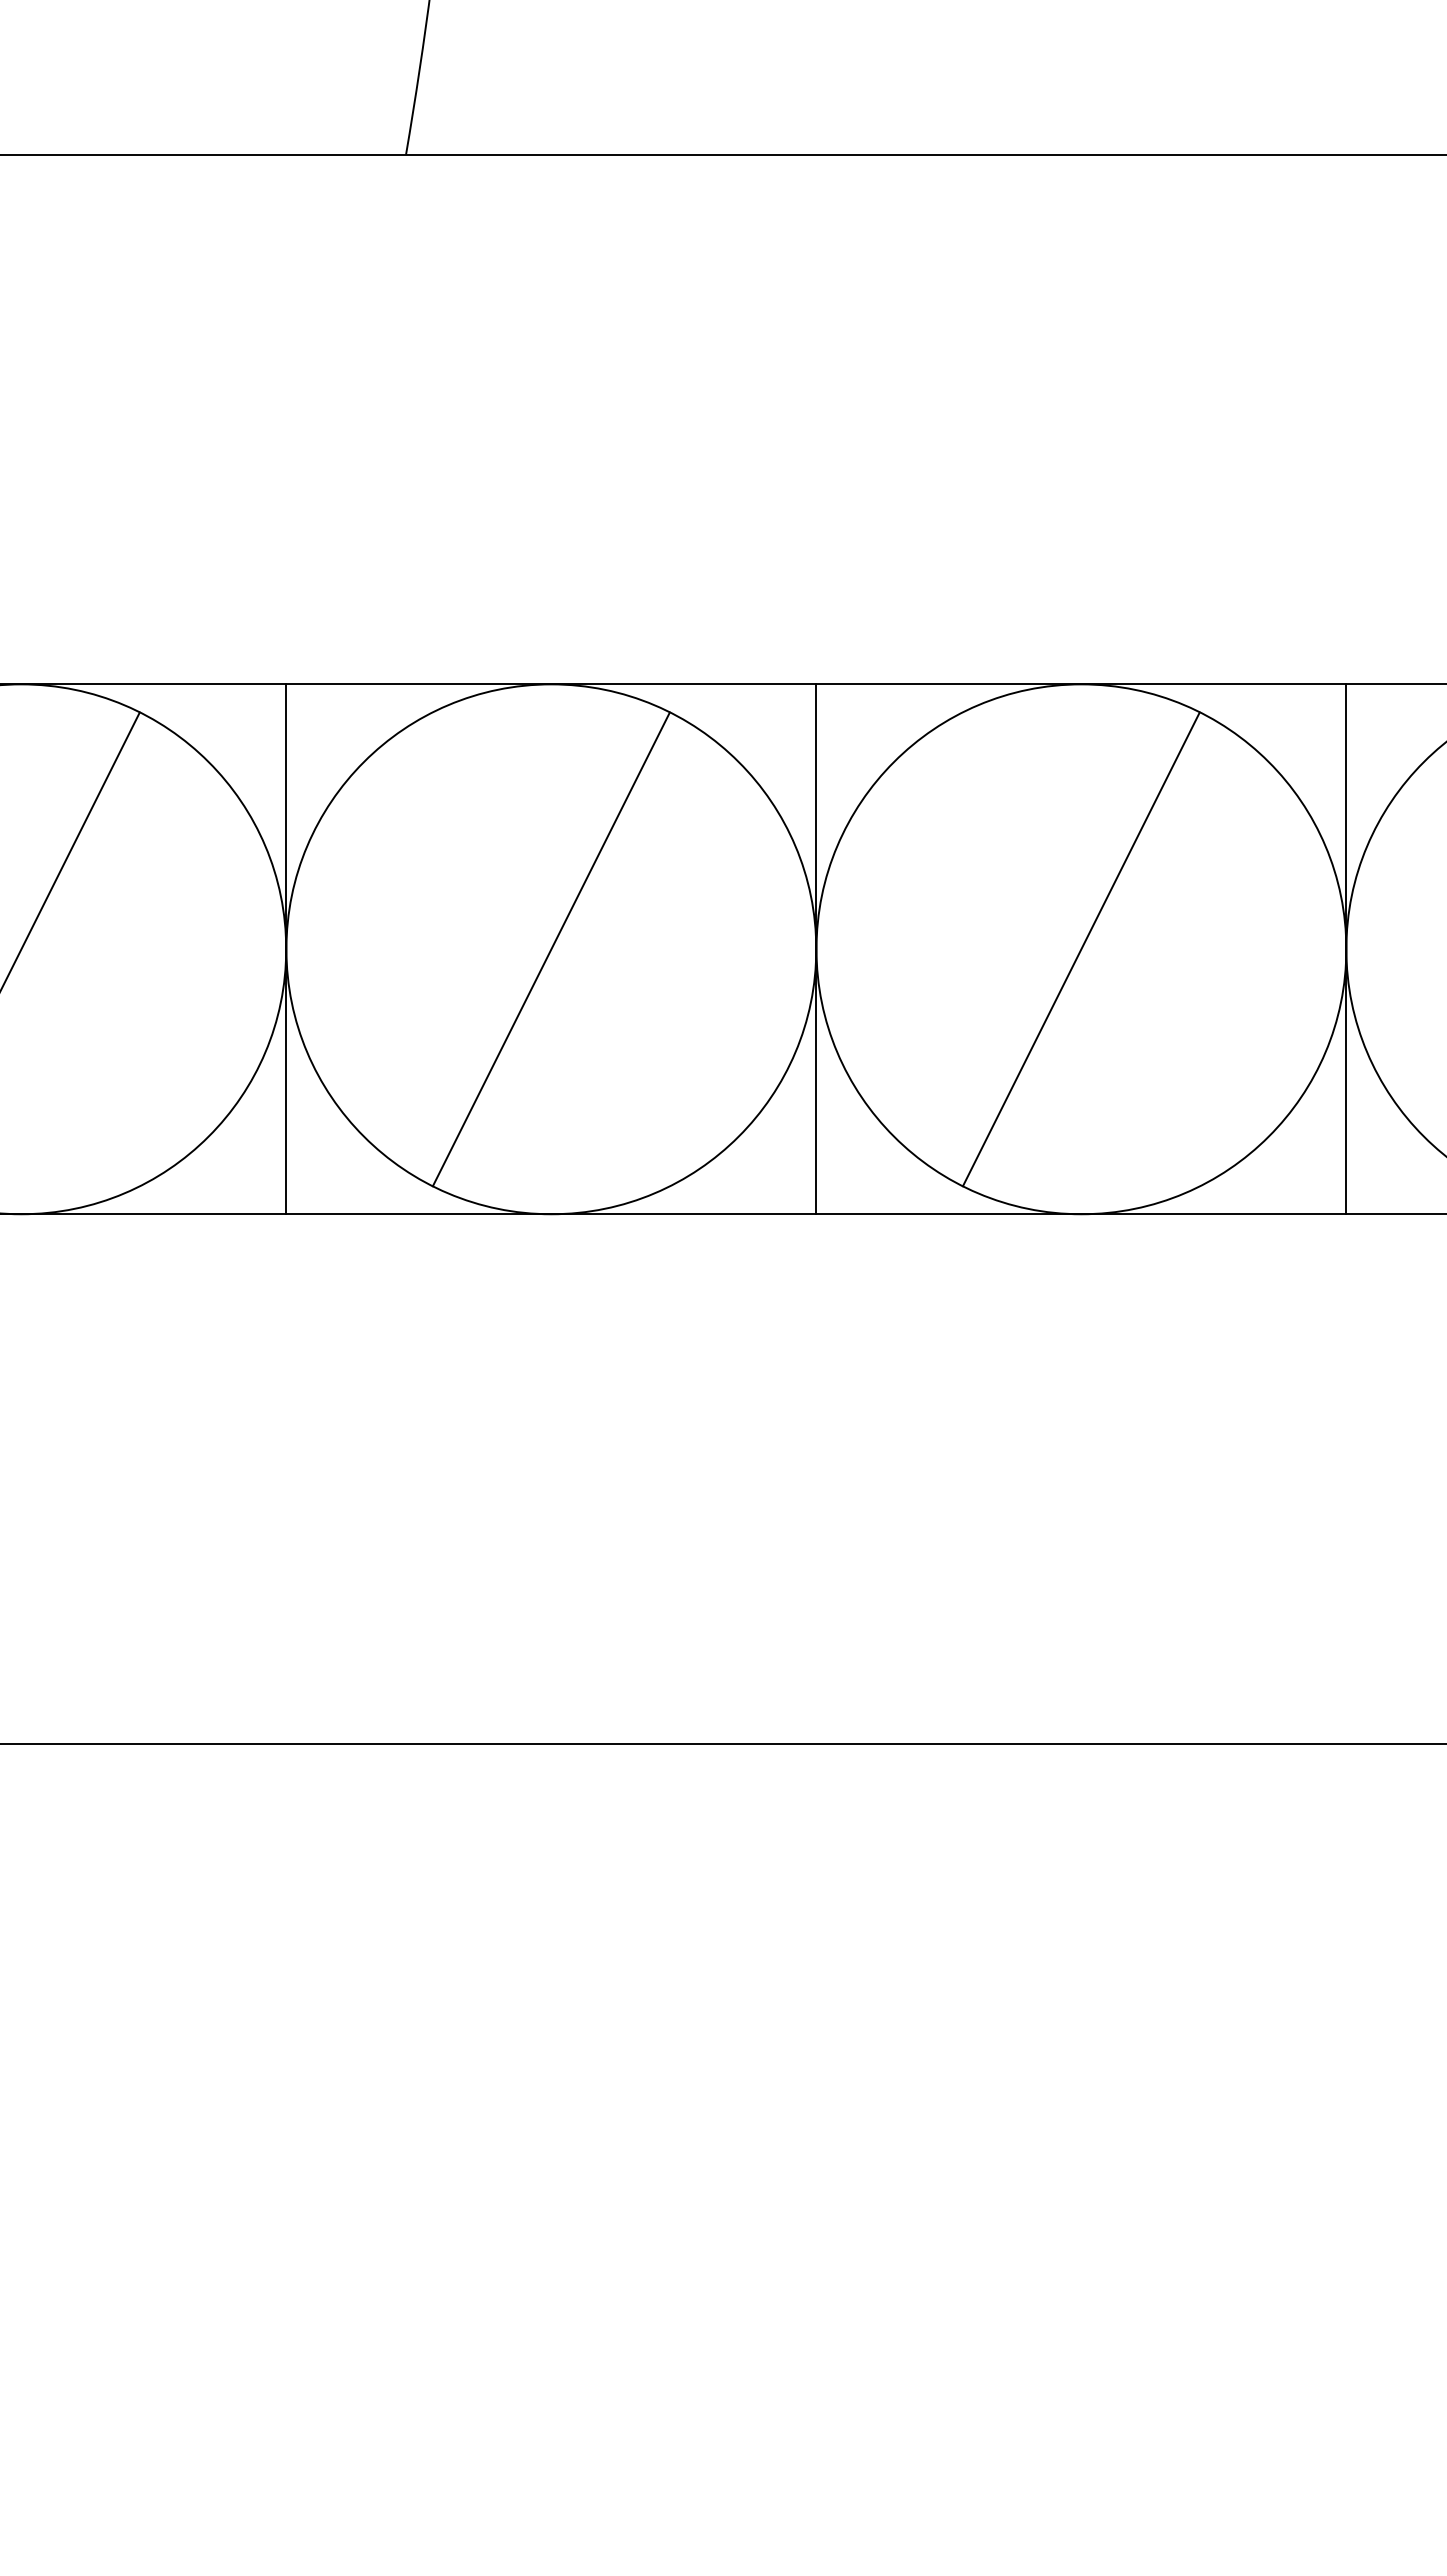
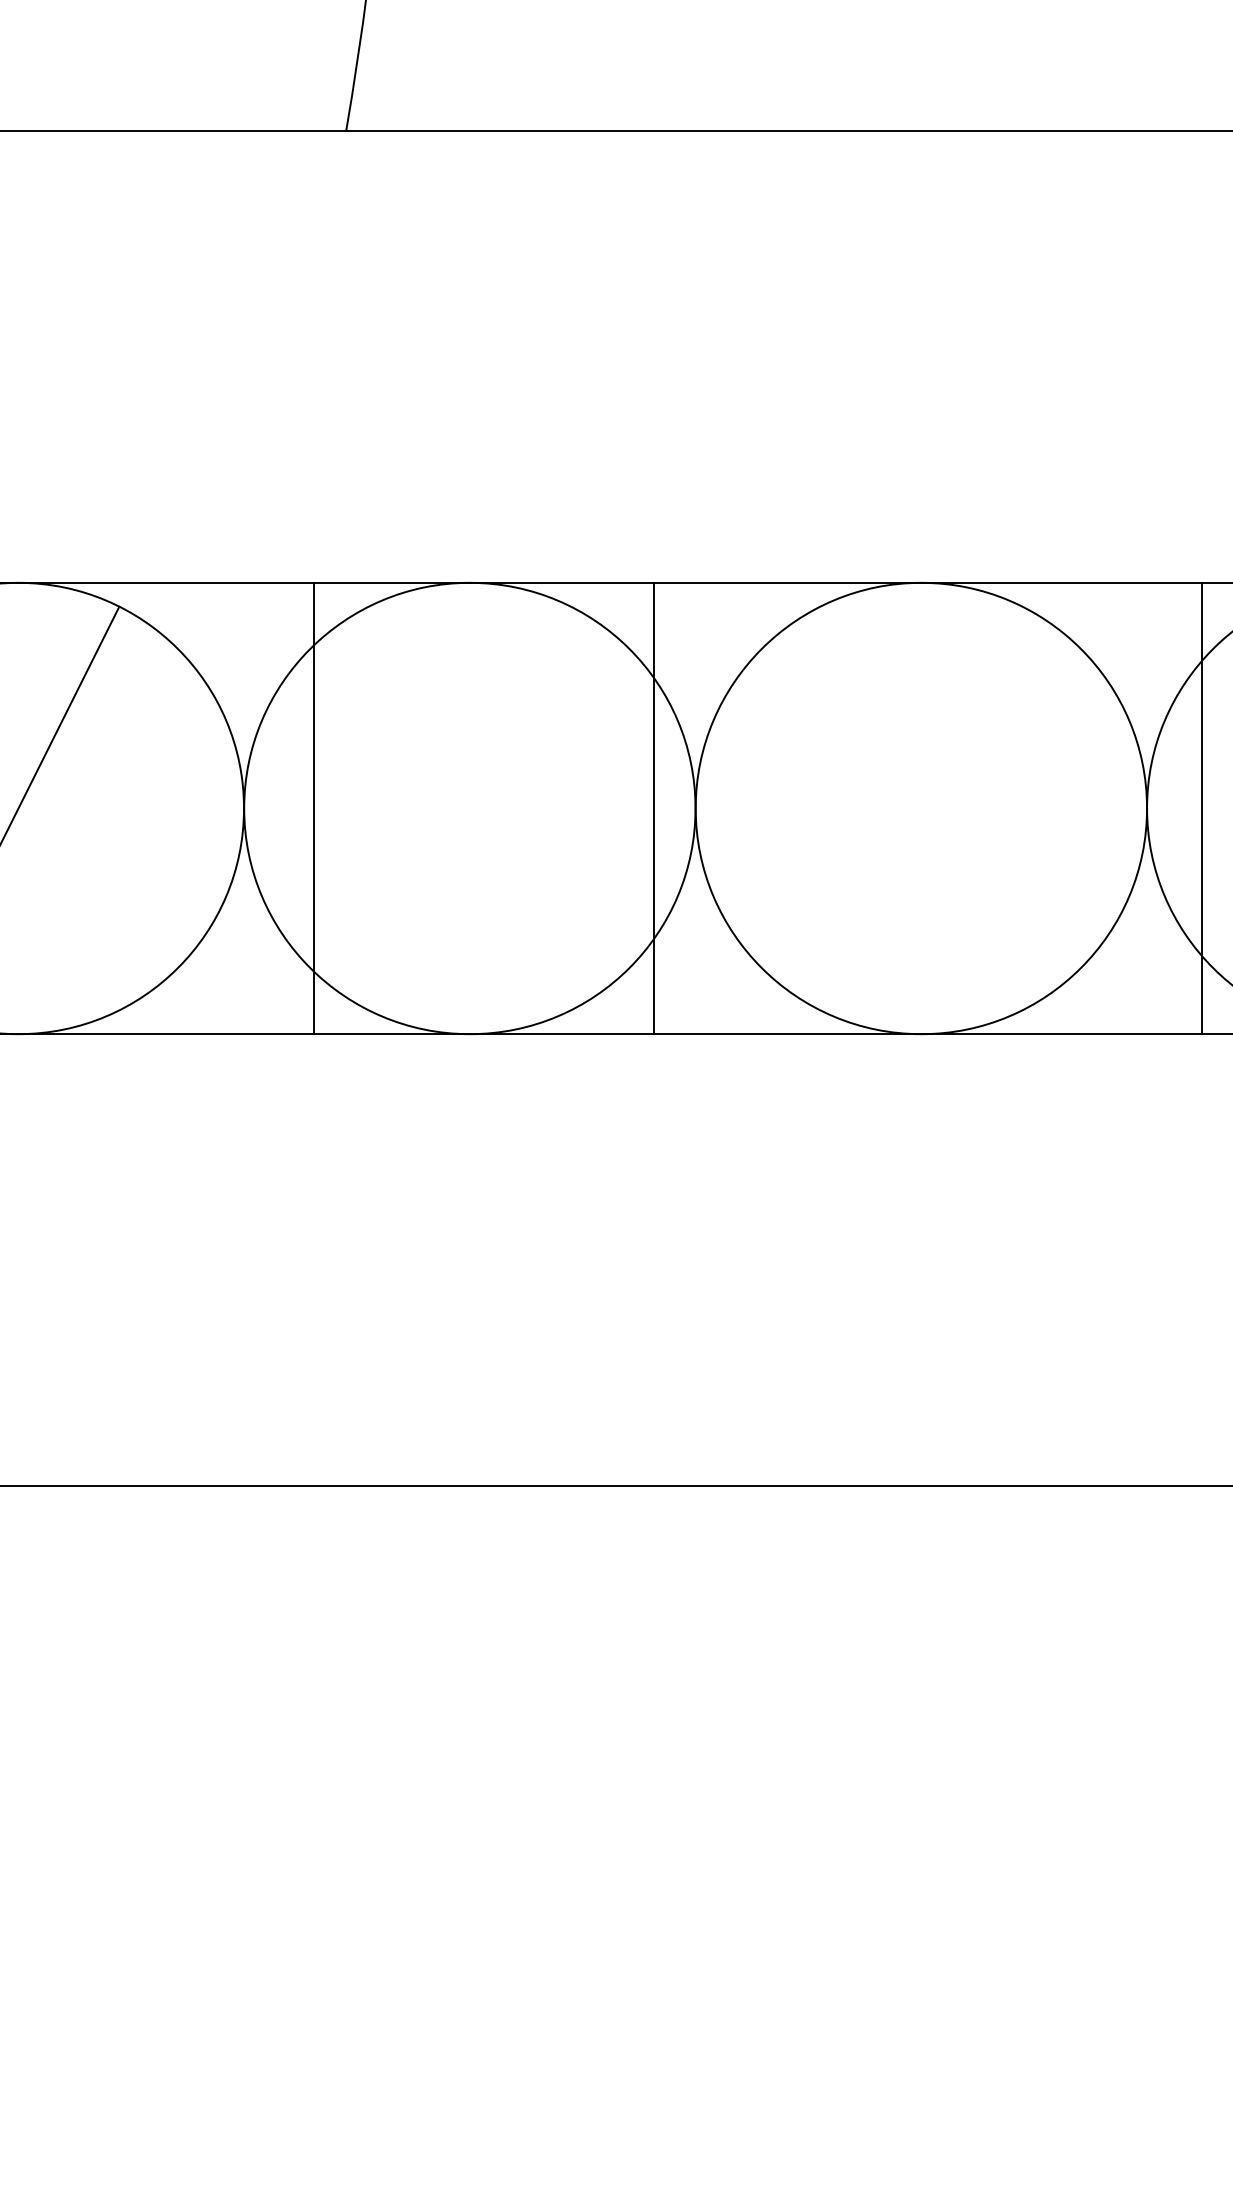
line: (286, 949) -> (314, 808), moved
line: (550, 949) -> (469, 808), removed
line: (816, 949) -> (653, 808), moved
line: (1080, 949) -> (920, 808), removed
line: (1346, 949) -> (1202, 808), moved

